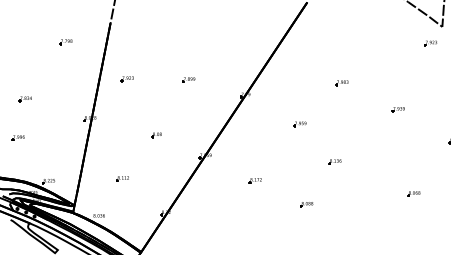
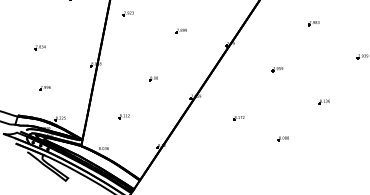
part: (126, 79) -> (127, 14), moved
part: (341, 83) -> (313, 23), moved
part: (17, 137) -> (44, 87), moved
part: (334, 161) -> (323, 101), moved

